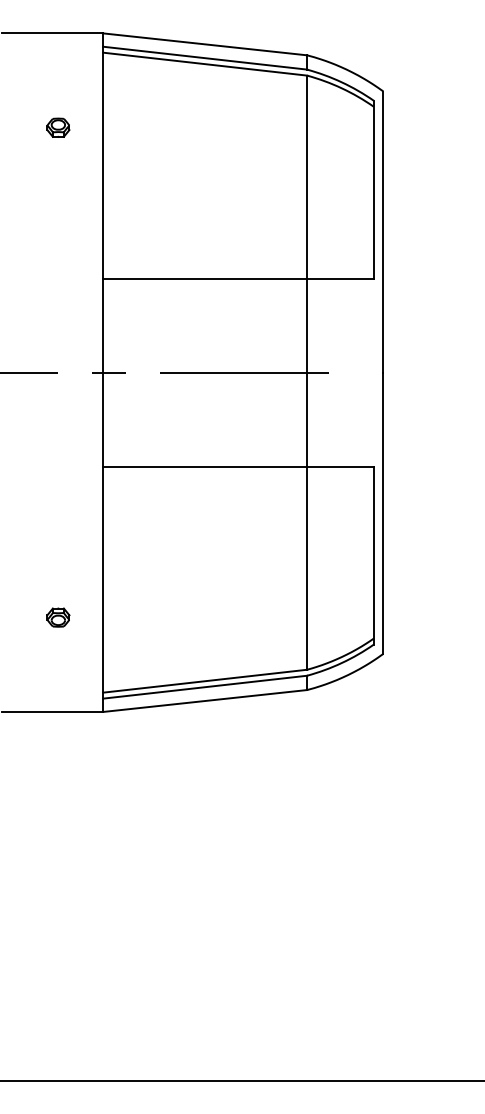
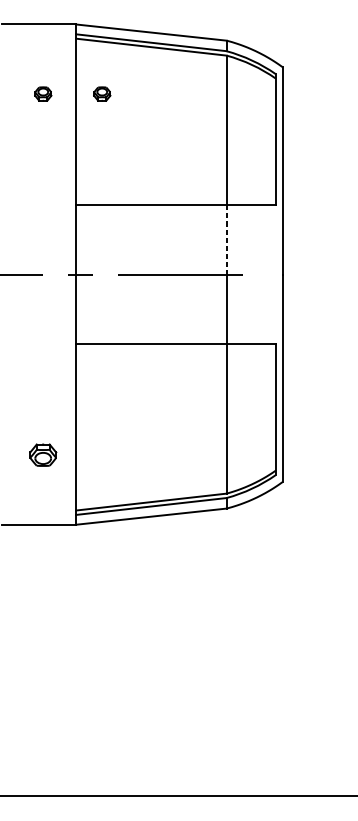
part: (138, 127) -> (102, 93), added
line: (307, 326) -> (226, 240), solid -> dashed
part: (58, 617) -> (43, 455), size x1.6

